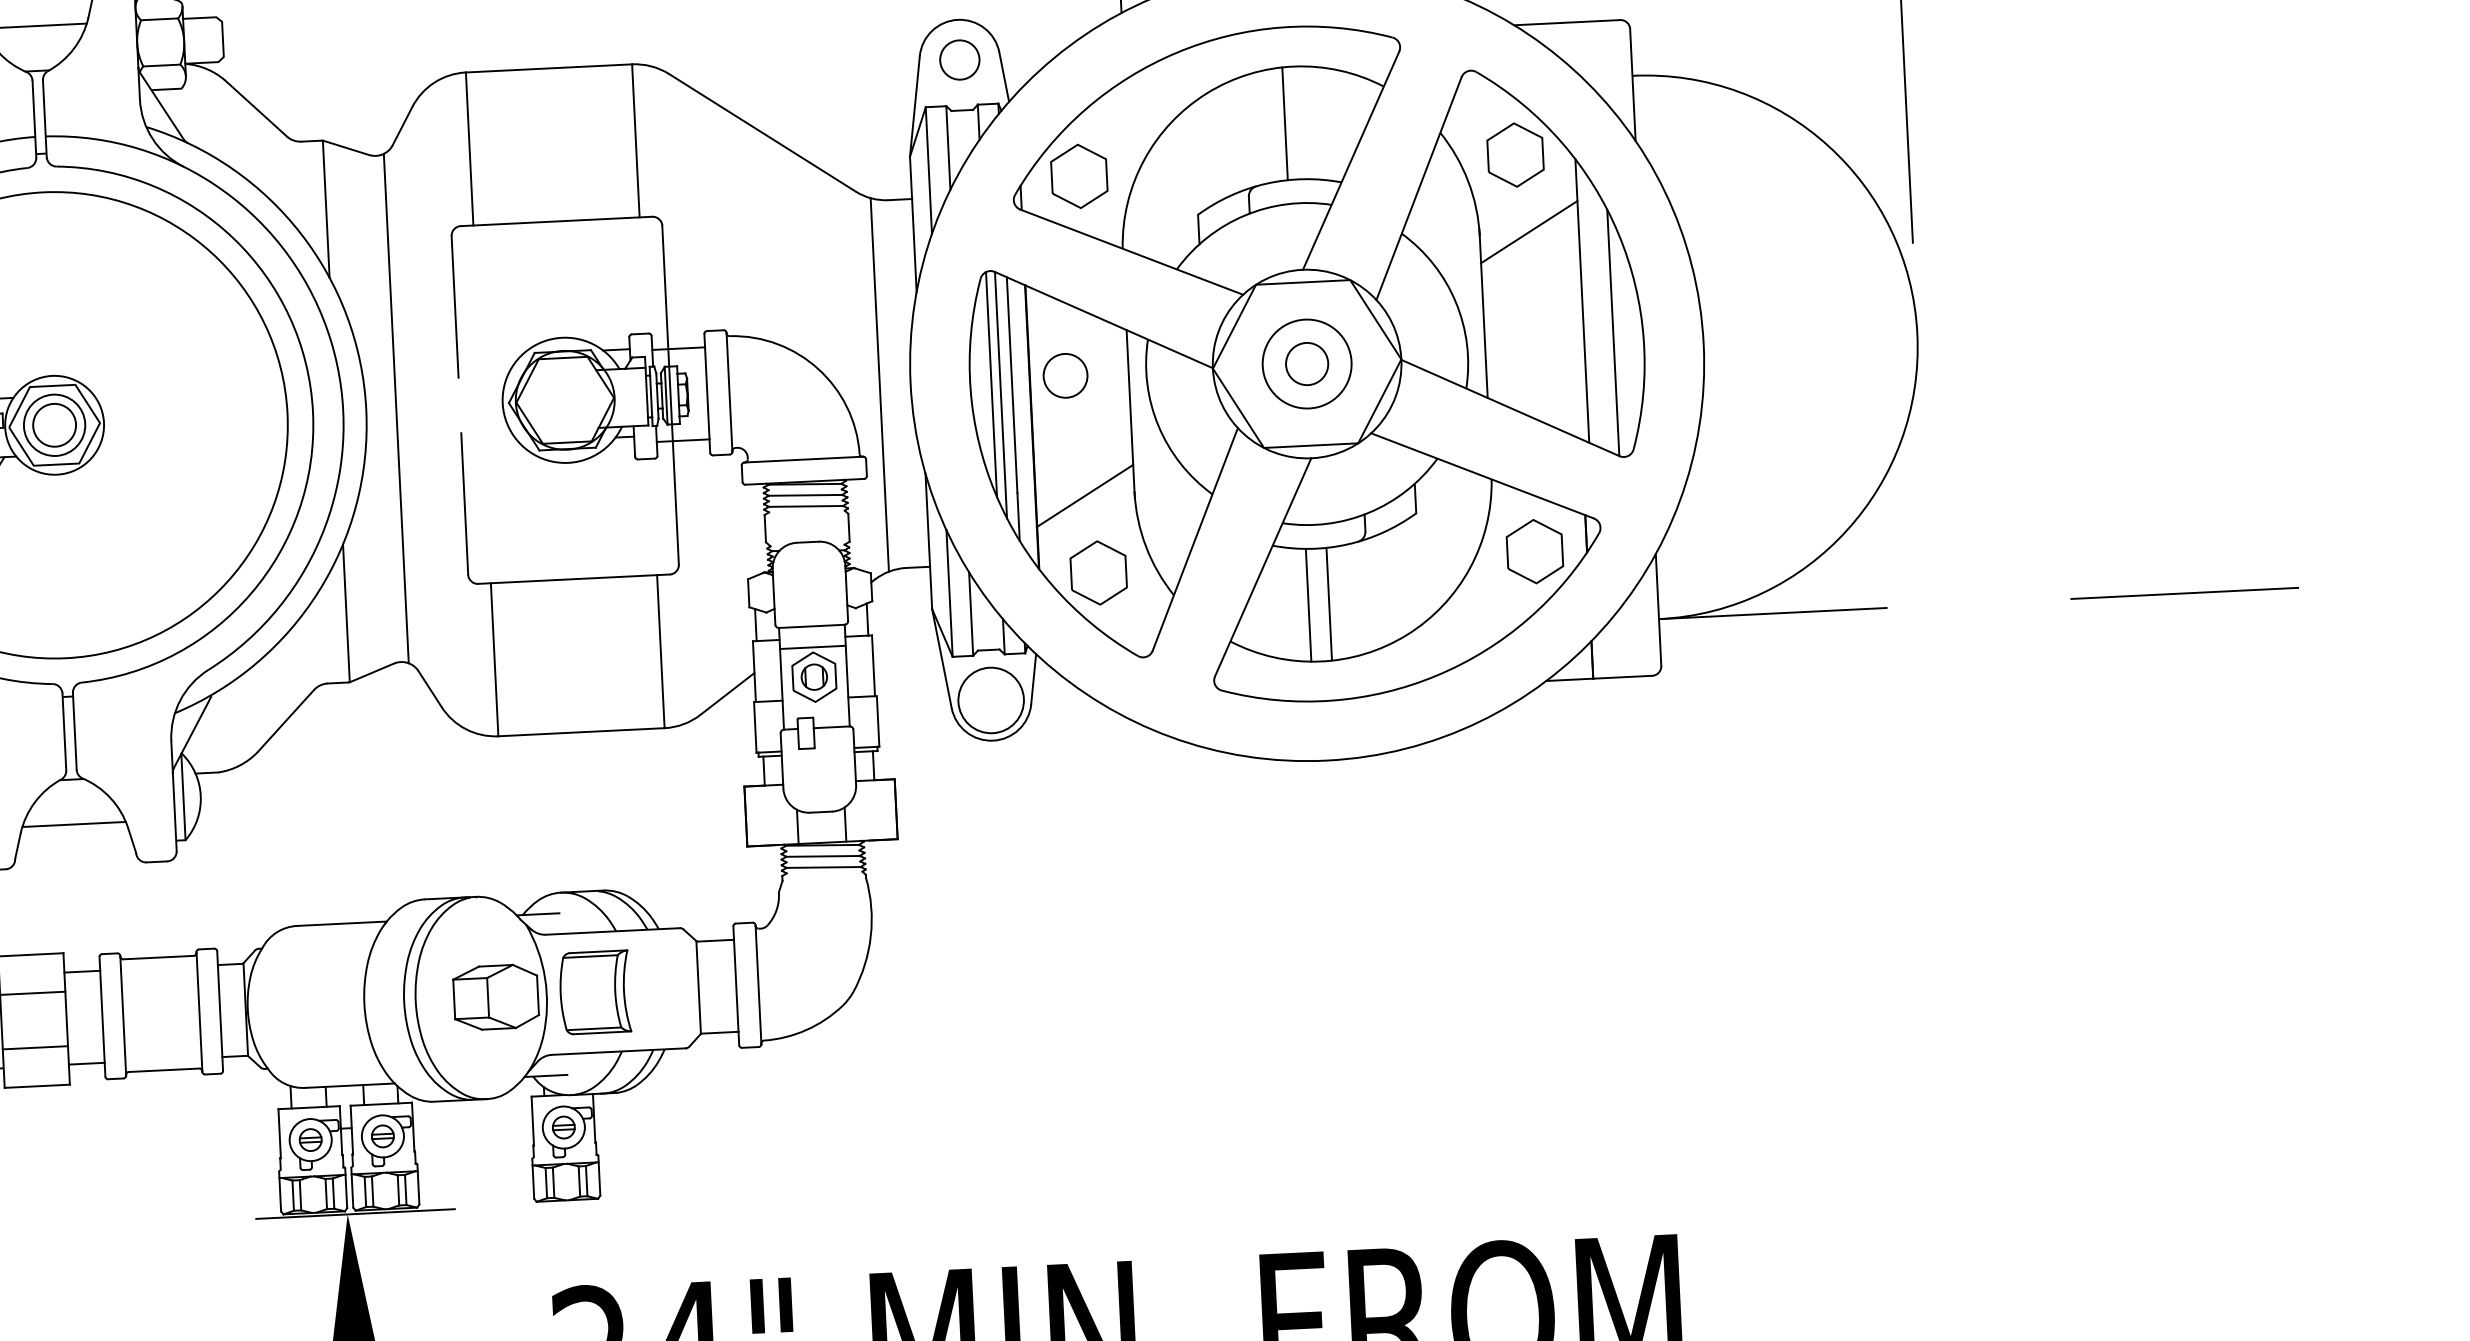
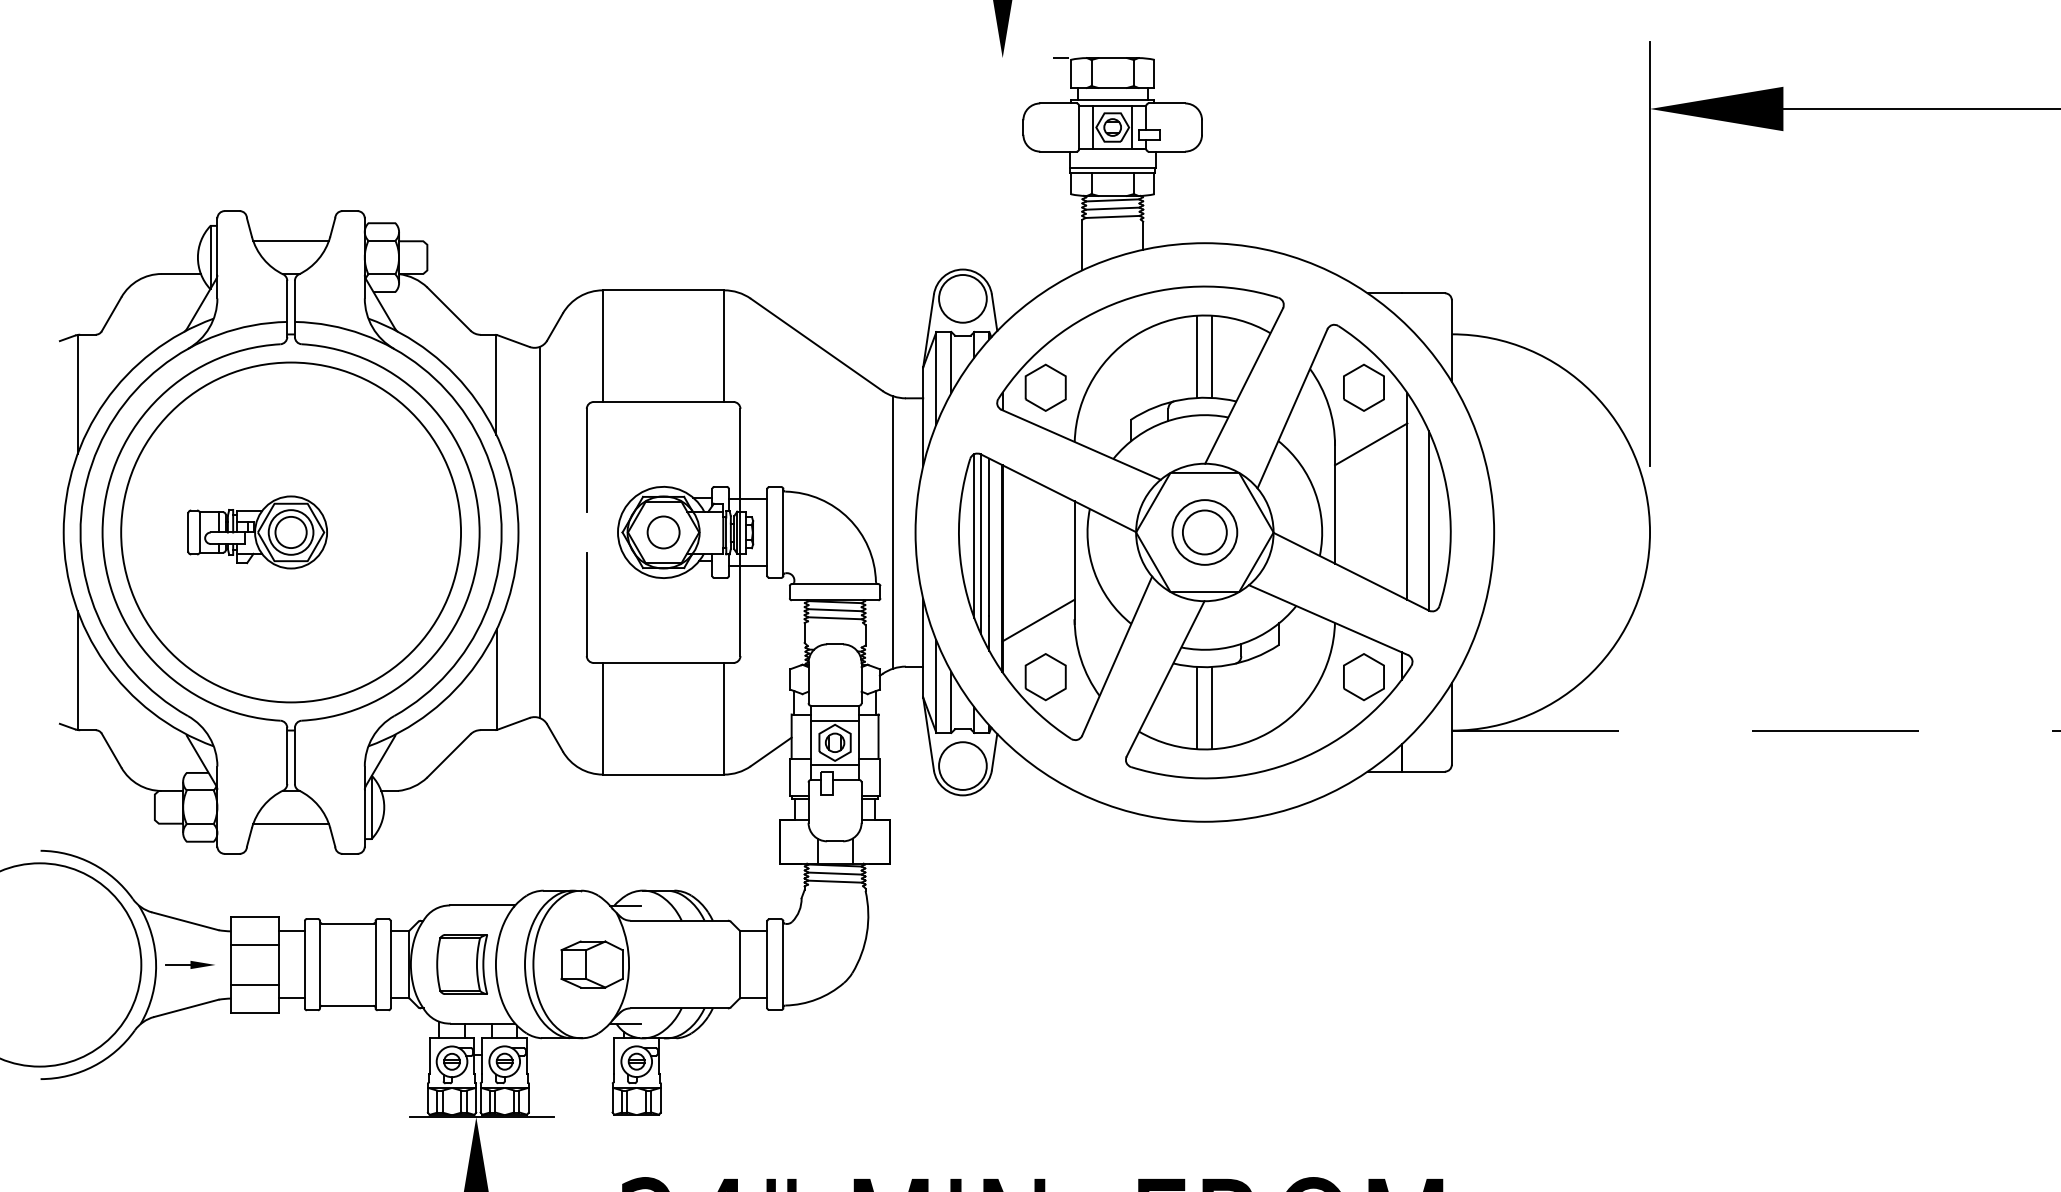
circle: (959, 59) -> (962, 298), size x1.67
line: (1305, 122) -> (1212, 356), added
circle: (1306, 364) -> (1204, 532), size x1.43
circle: (1065, 375) -> (663, 532), moved
line: (816, 706) -> (835, 764), added
part: (594, 992) -> (461, 964), moved

